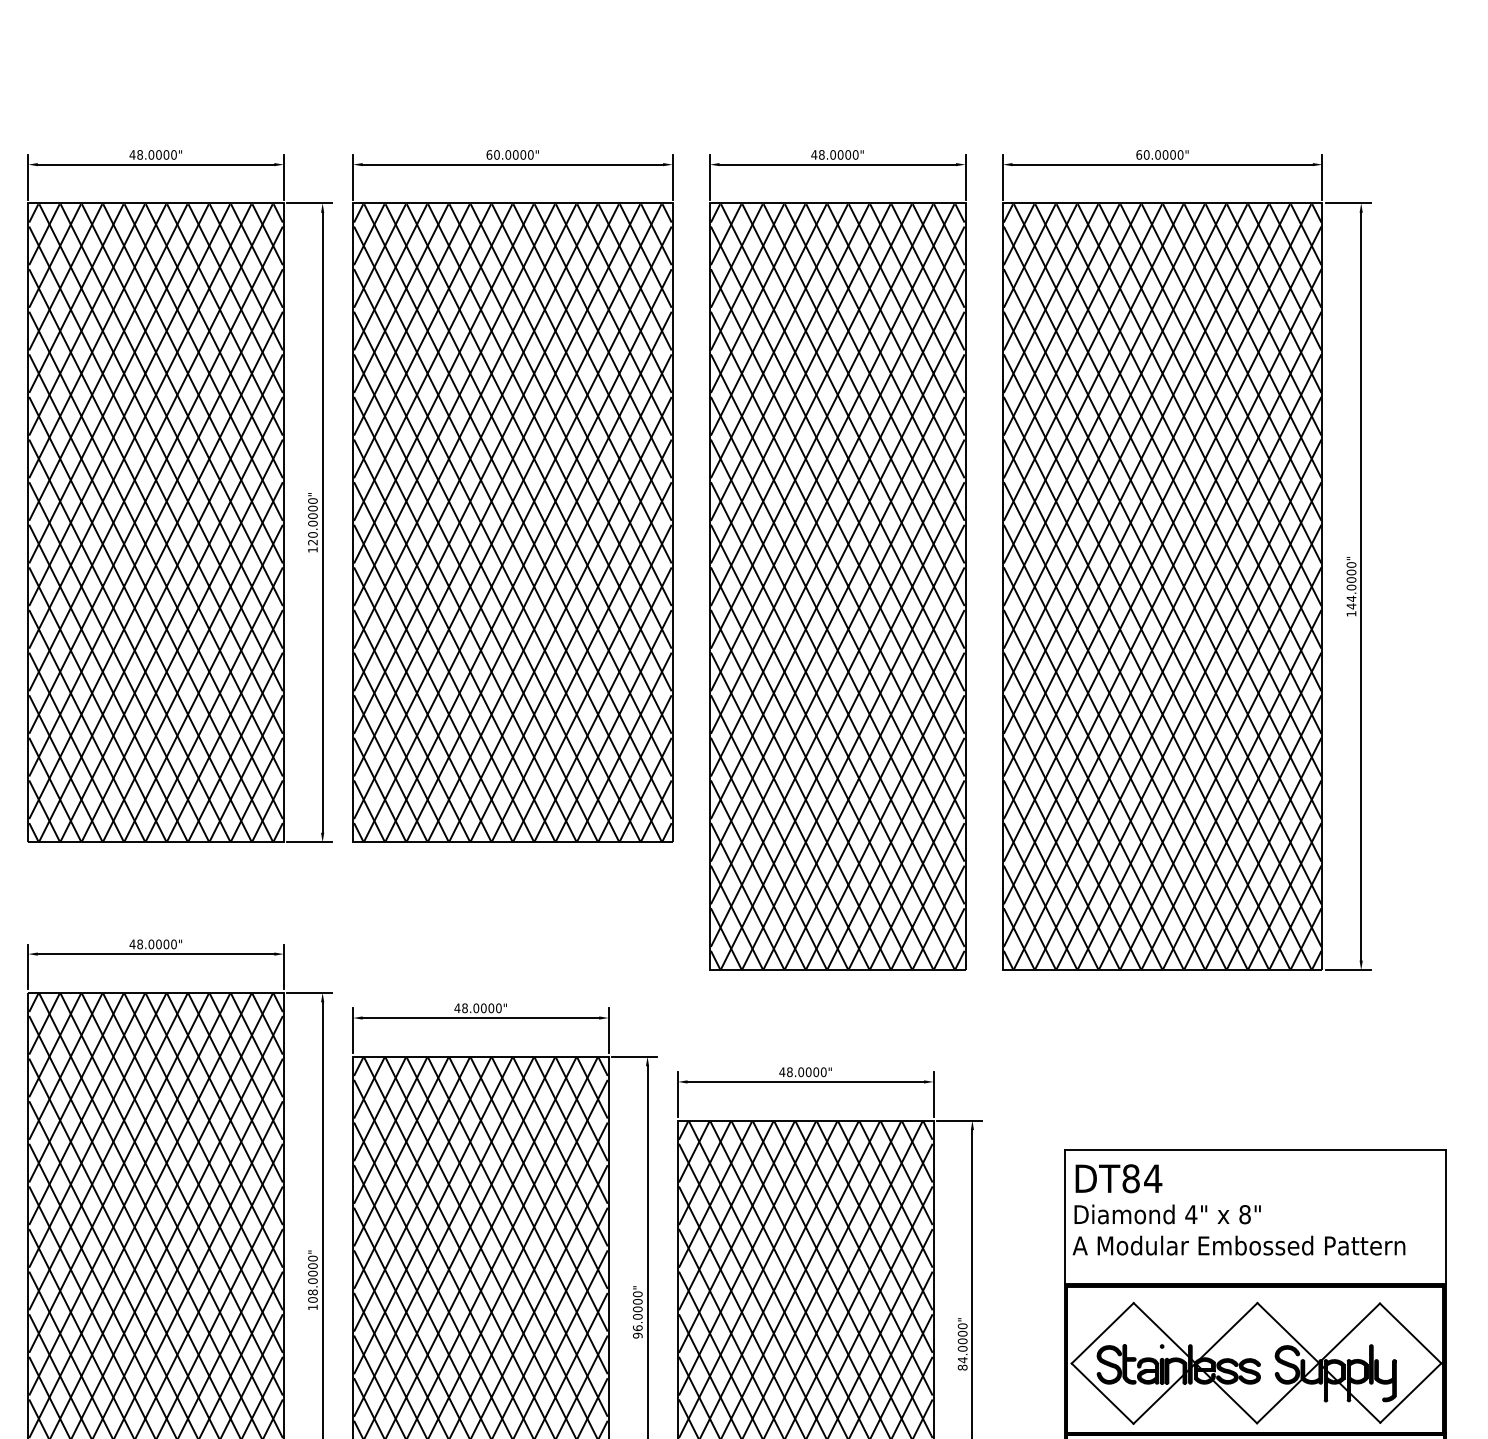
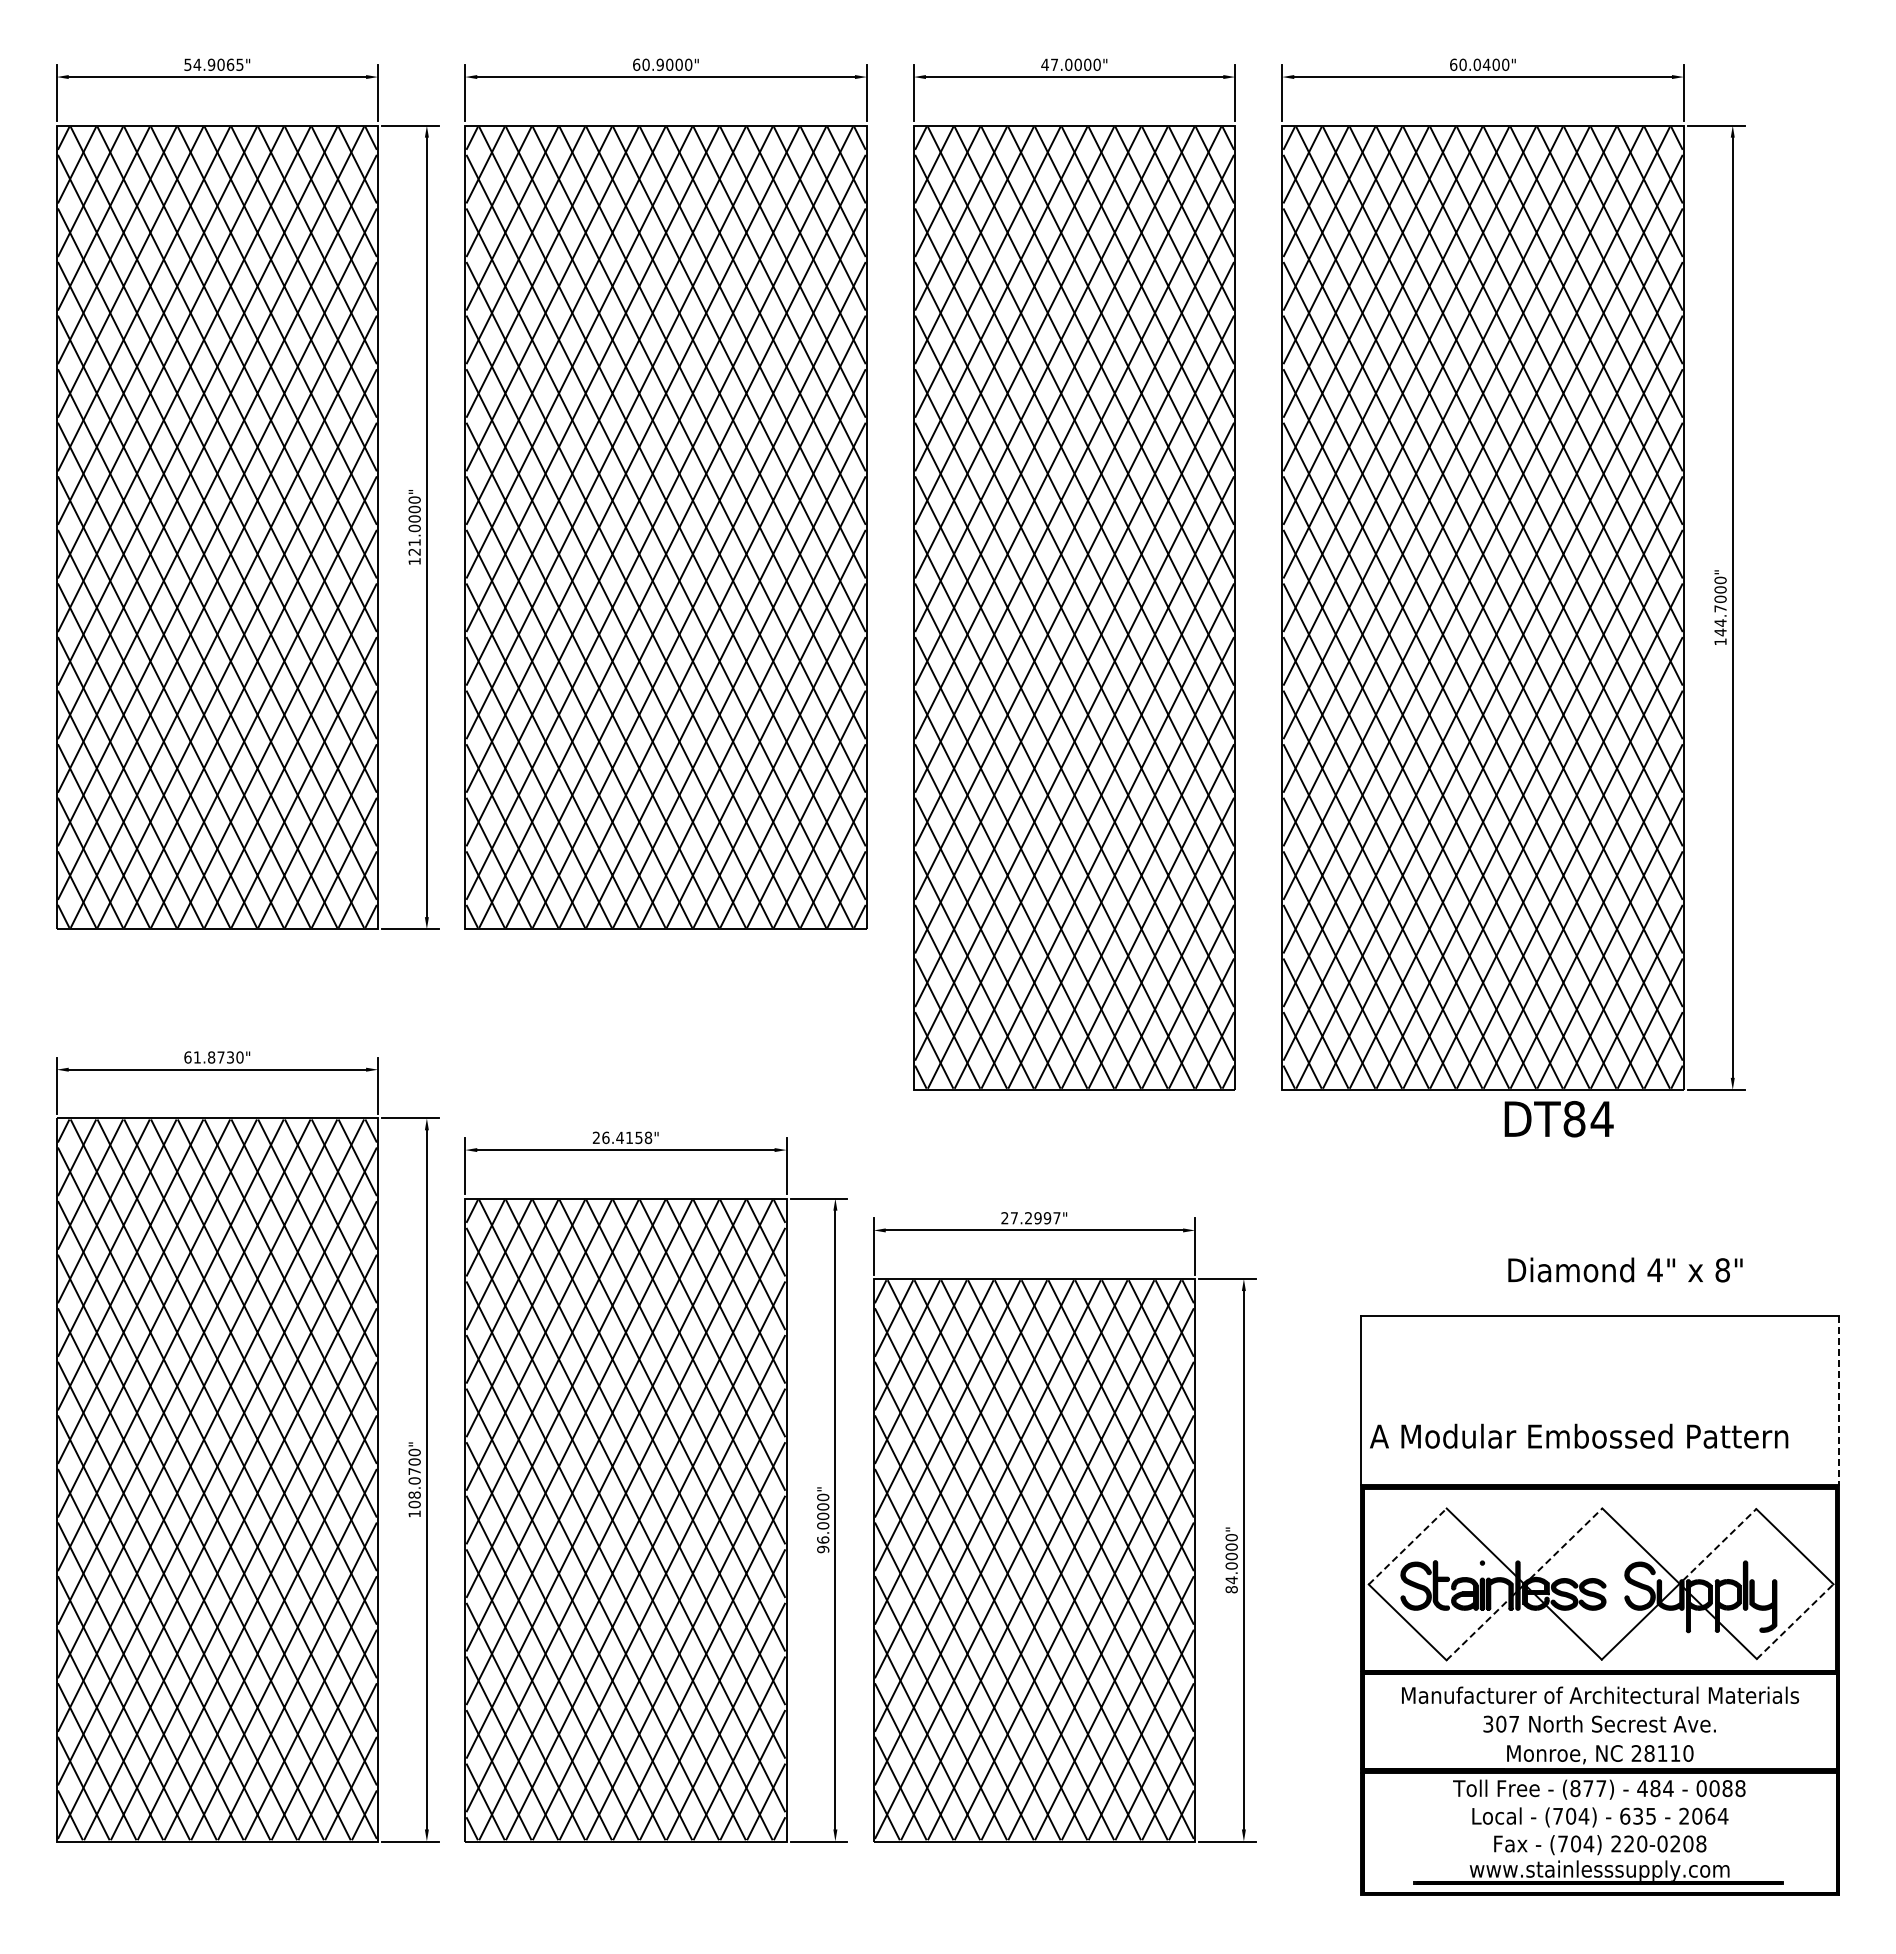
text: (152, 154) -> (213, 64), 48.0000" -> 54.9065"
text: (507, 154) -> (659, 64), 60.0000" -> 60.9000"
text: (821, 154) -> (1054, 64), 48.0000" -> 47.0000"
text: (1165, 154) -> (1486, 64), 60.0000" -> 60.0400"
text: (312, 534) -> (414, 542), 120.0000" -> 121.0000"
text: (1351, 587) -> (1720, 608), 144.0000" -> 144.7000"
text: (149, 944) -> (209, 1057), 48.0000" -> 61.8730"
text: (478, 1008) -> (622, 1137), 48.0000" -> 26.4158"
text: (802, 1072) -> (1030, 1218), 48.0000" -> 27.2997"
text: (1118, 1179) -> (1558, 1119), moved
text: (1167, 1214) -> (1625, 1269), moved
line: (1446, 1217) -> (1839, 1400), solid -> dashed
text: (312, 1273) -> (414, 1471), 108.0000" -> 108.0700"
line: (1228, 1330) -> (1566, 1543), solid -> dashed
line: (1351, 1331) -> (1720, 1544), solid -> dashed
line: (1103, 1333) -> (1408, 1546), solid -> dashed
line: (1411, 1392) -> (1795, 1621), solid -> dashed
line: (1158, 1399) -> (1477, 1629), solid -> dashed

